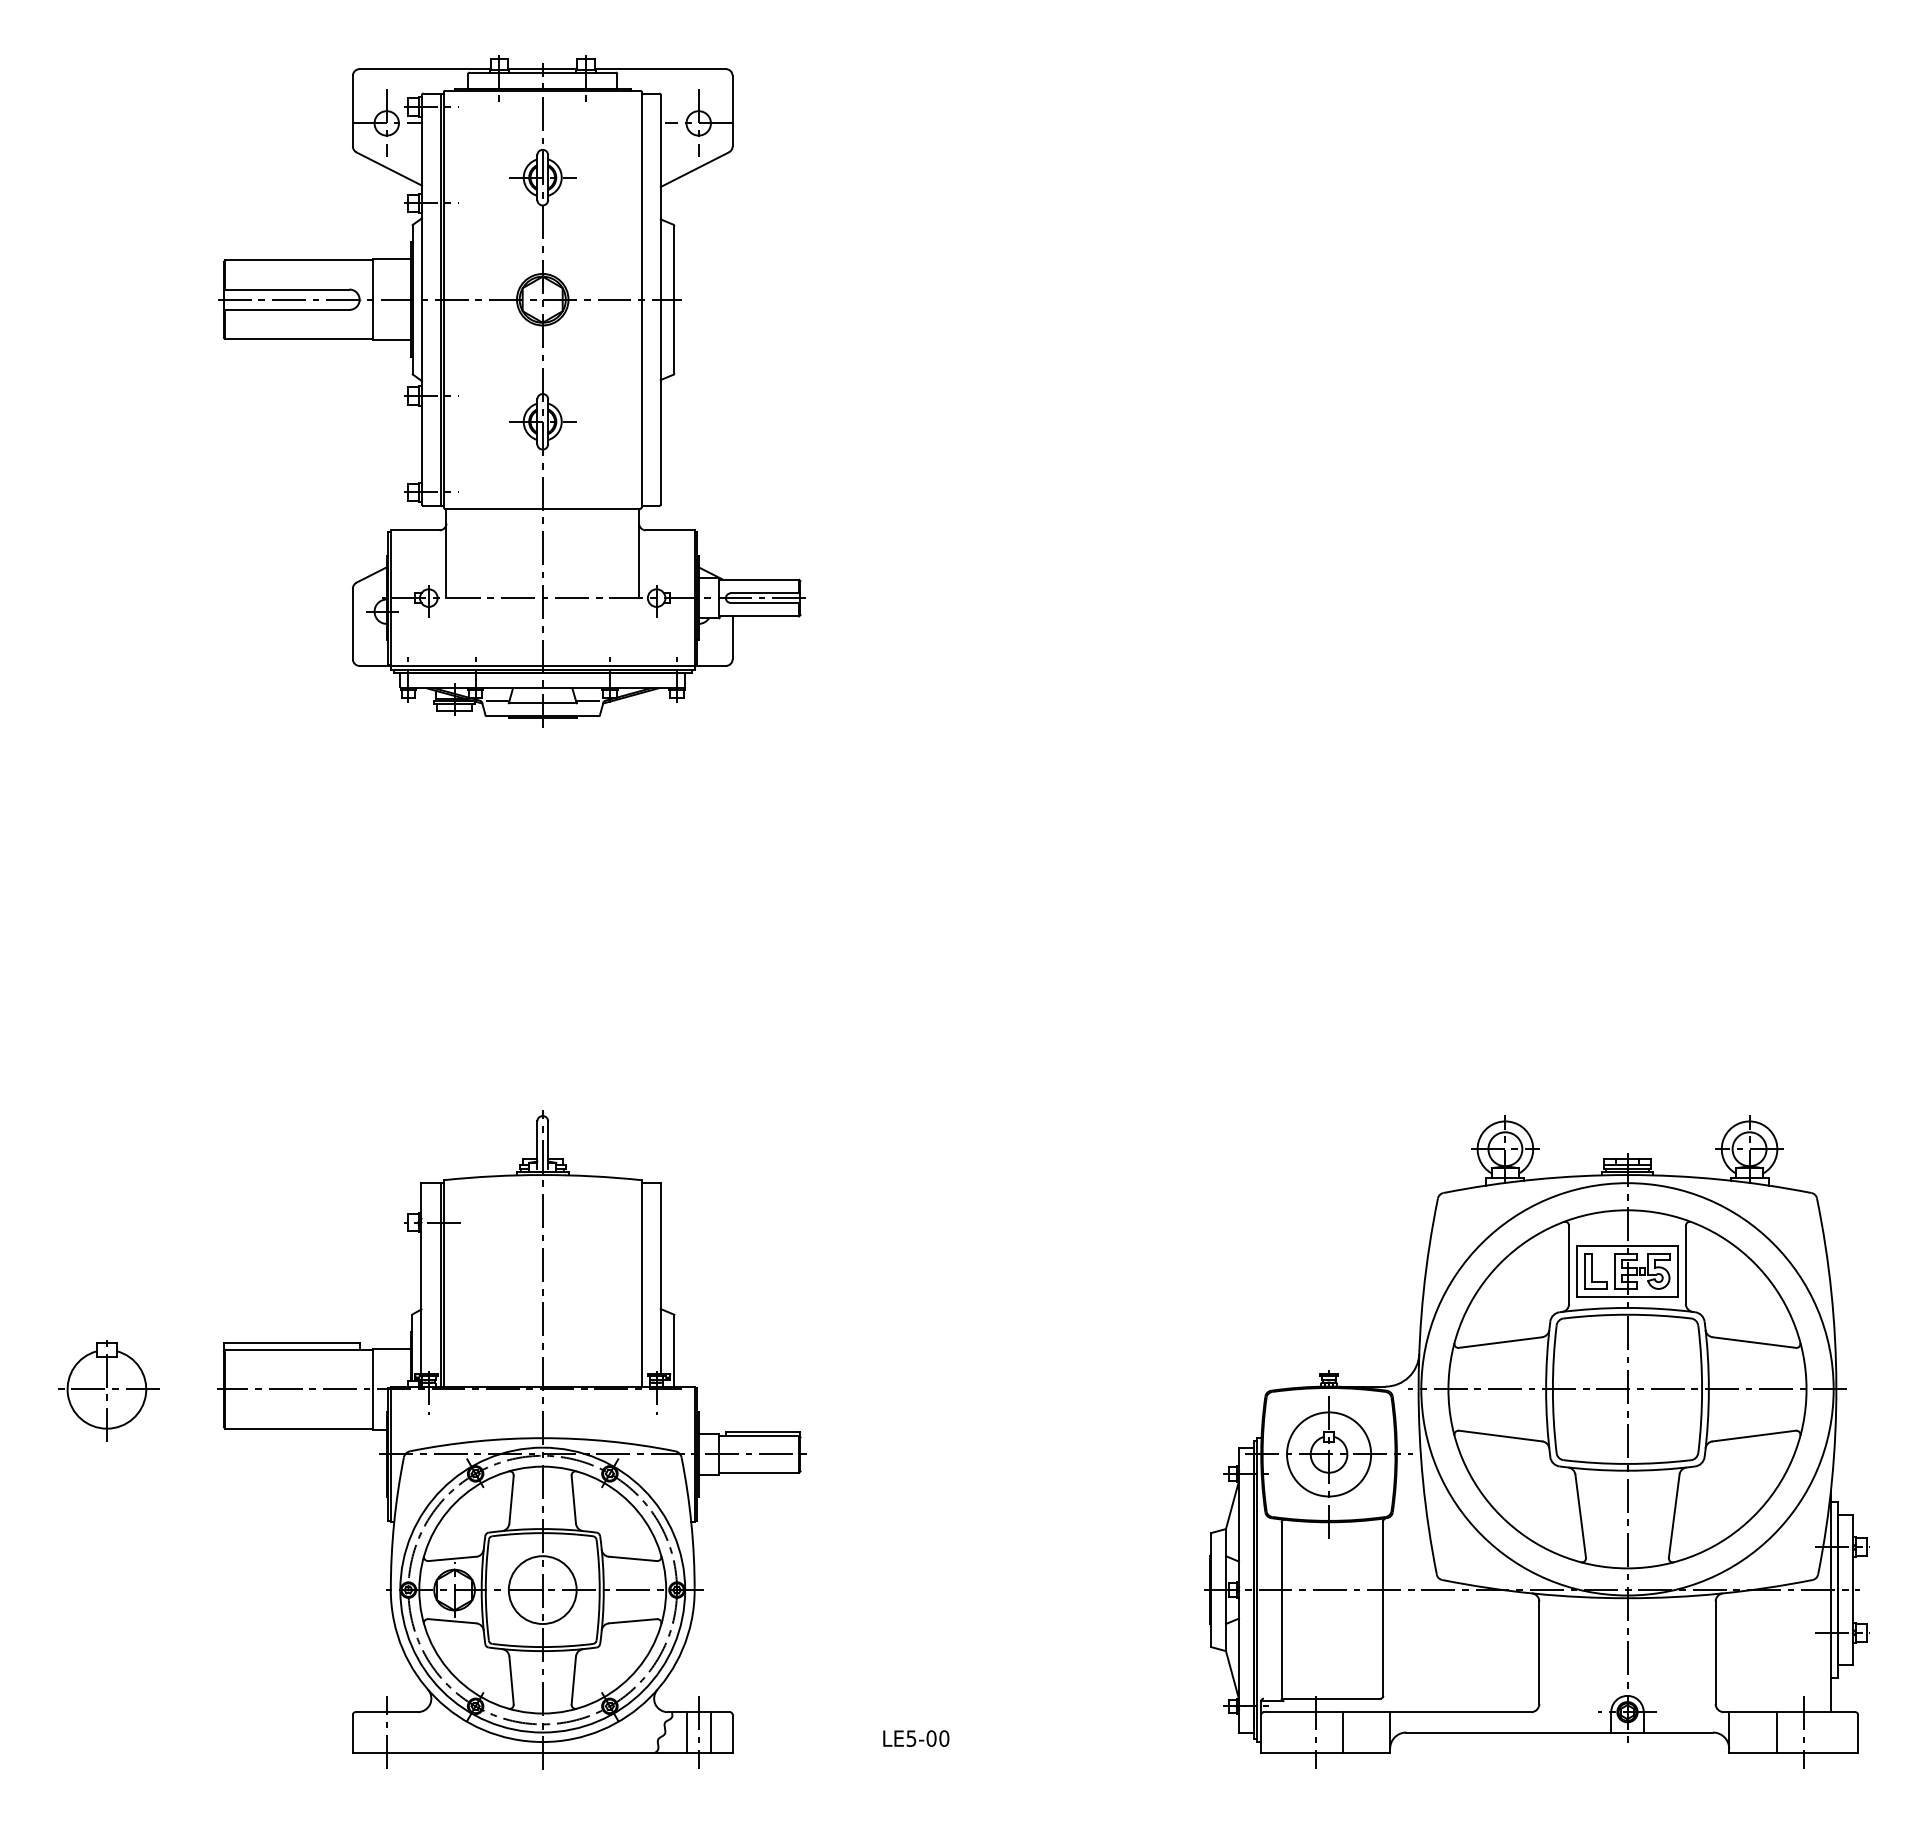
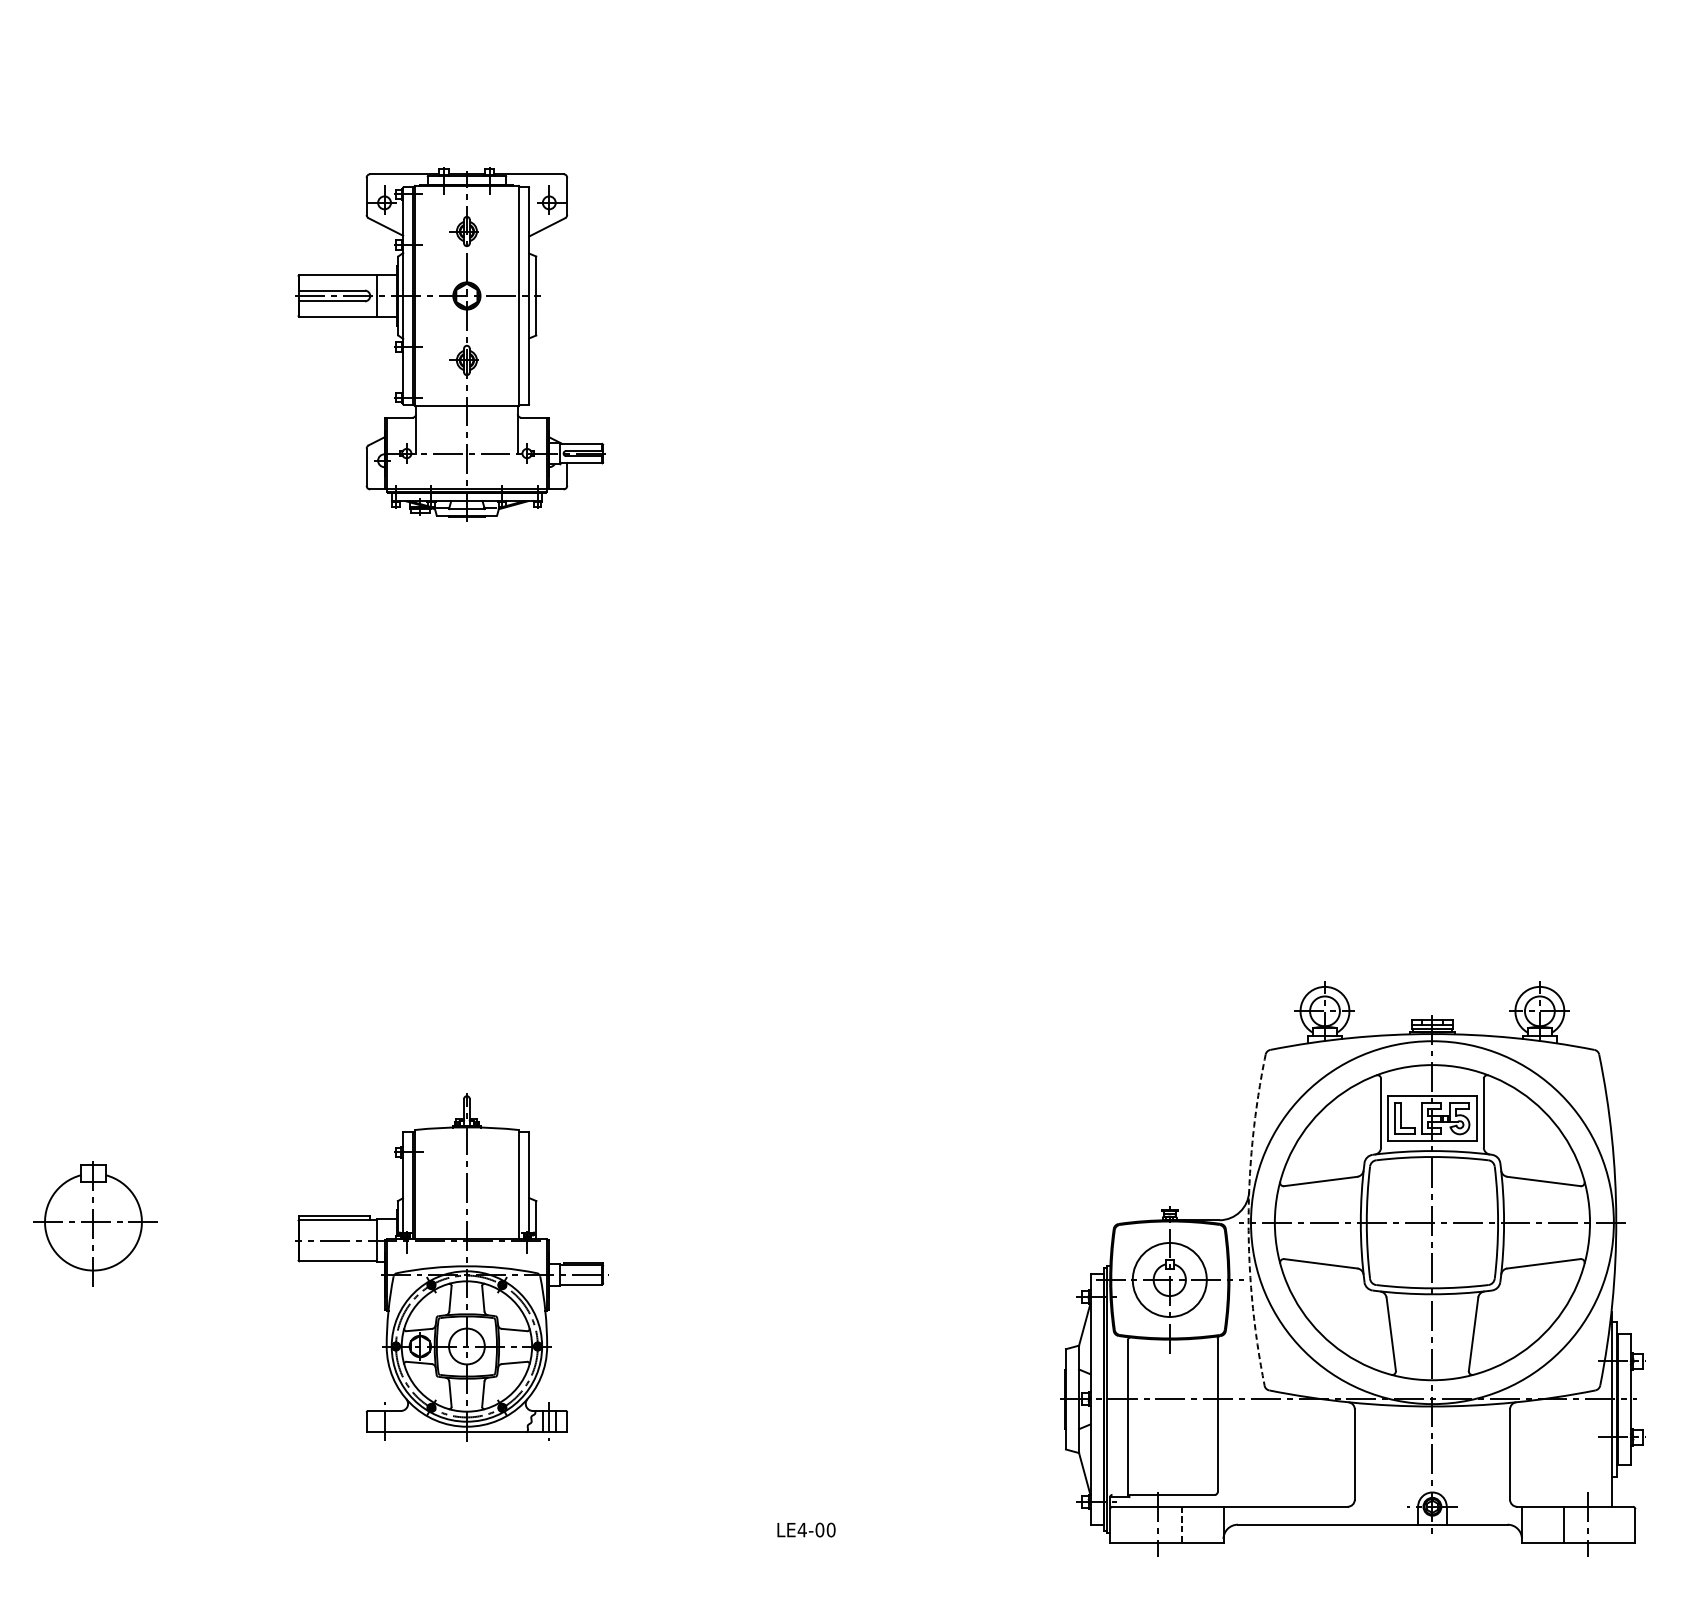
part: (511, 391) -> (450, 344), size x0.6
arc: (1418, 1386) -> (1248, 1220), solid -> dashed
part: (108, 1390) -> (95, 1223), size x1.4
part: (511, 1439) -> (450, 1266), size x0.6
line: (1342, 1733) -> (1181, 1525), solid -> dashed
text: (911, 1738) -> (802, 1529), LE5-00 -> LE4-00

